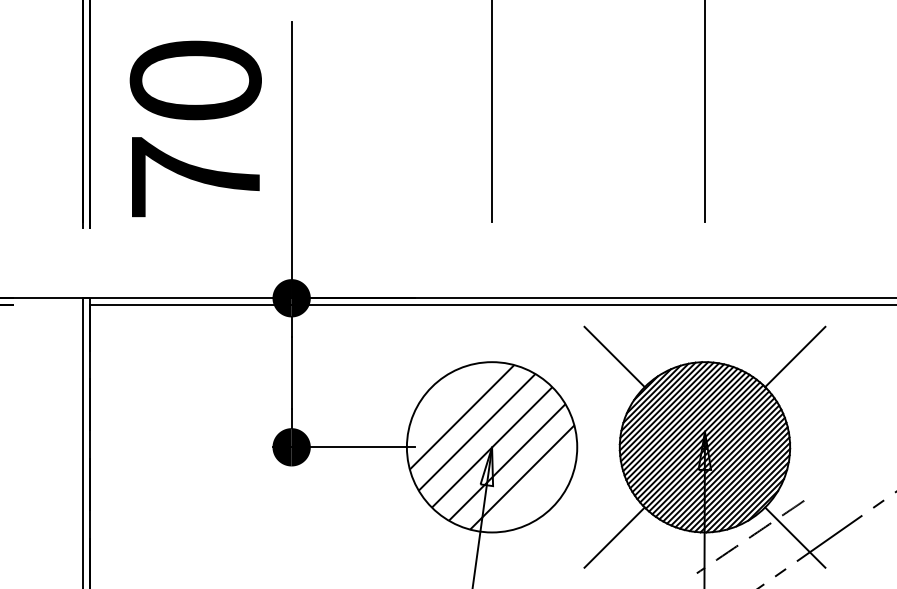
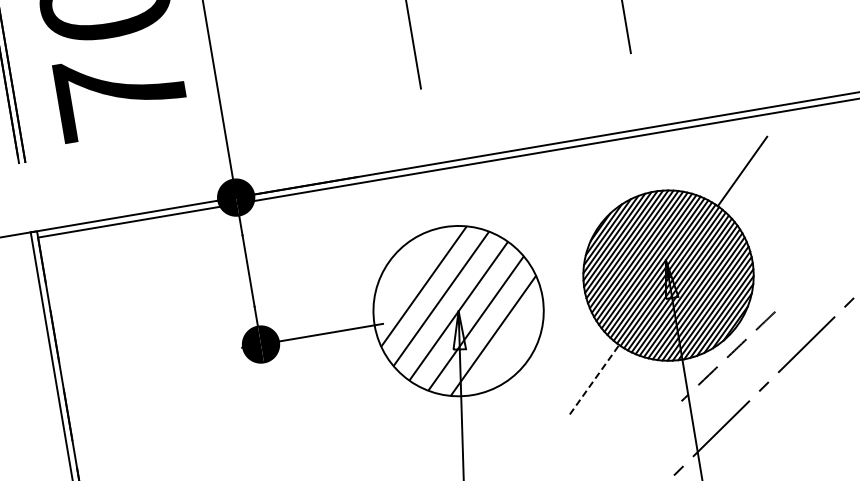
line: (614, 356) -> (564, 201), removed
line: (614, 537) -> (594, 379), solid -> dashed
line: (795, 537) -> (772, 349), removed

